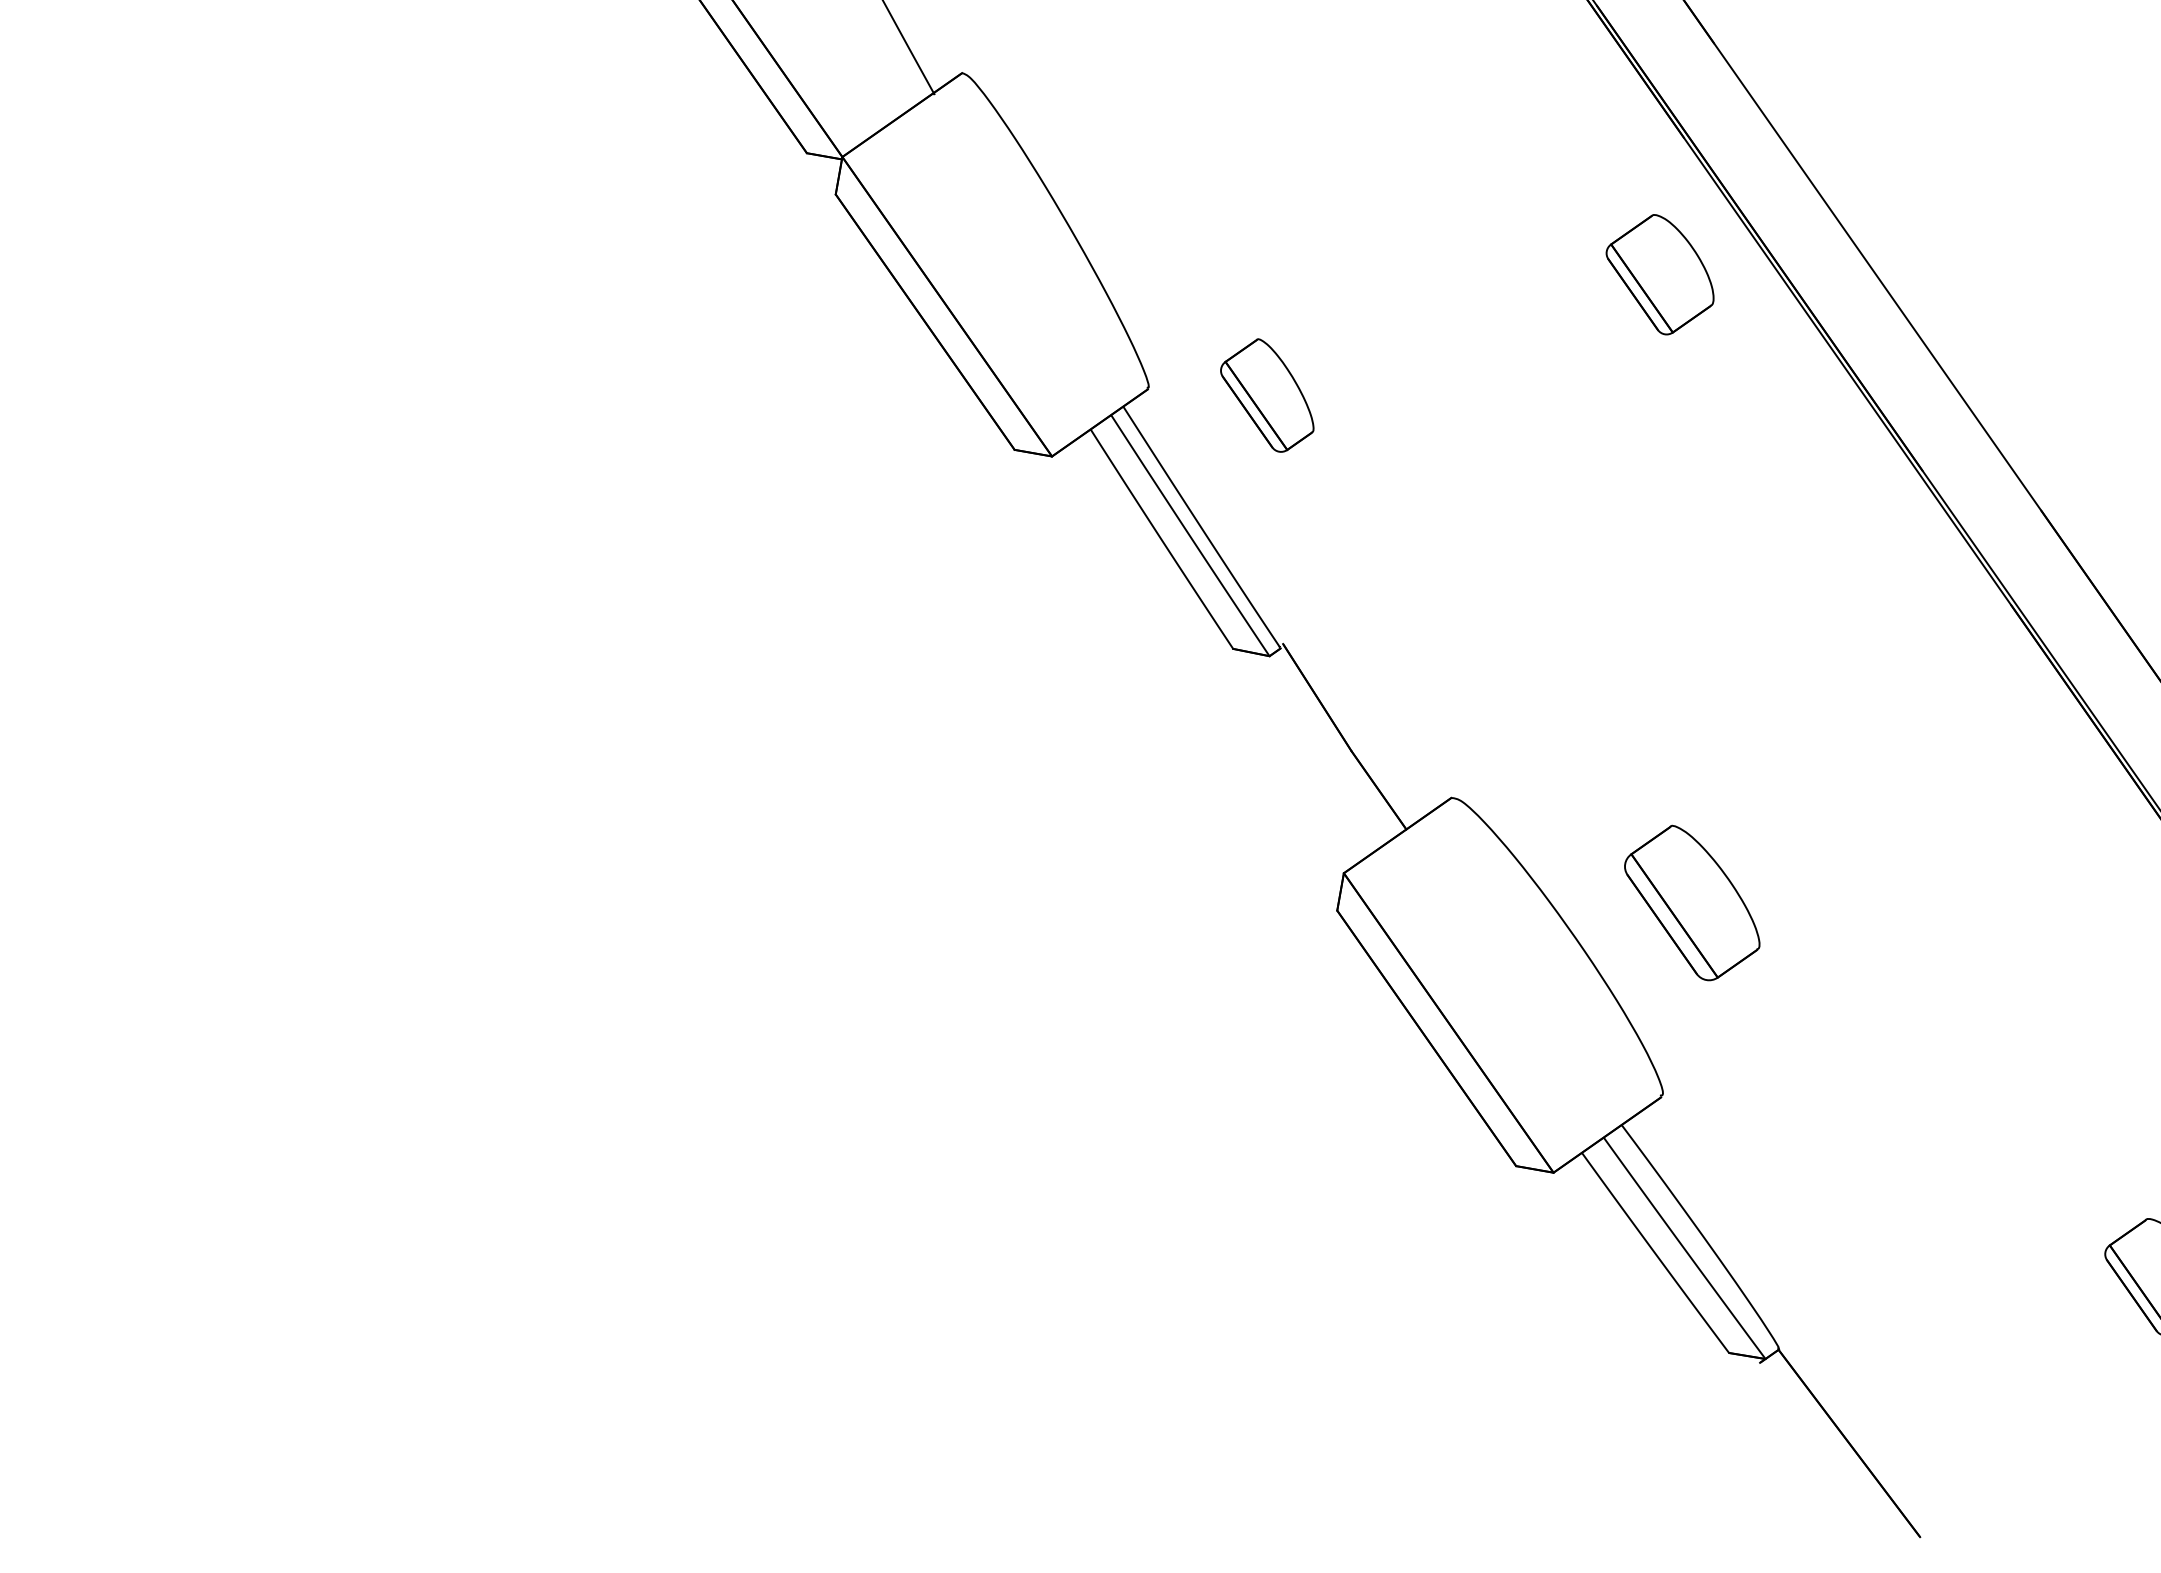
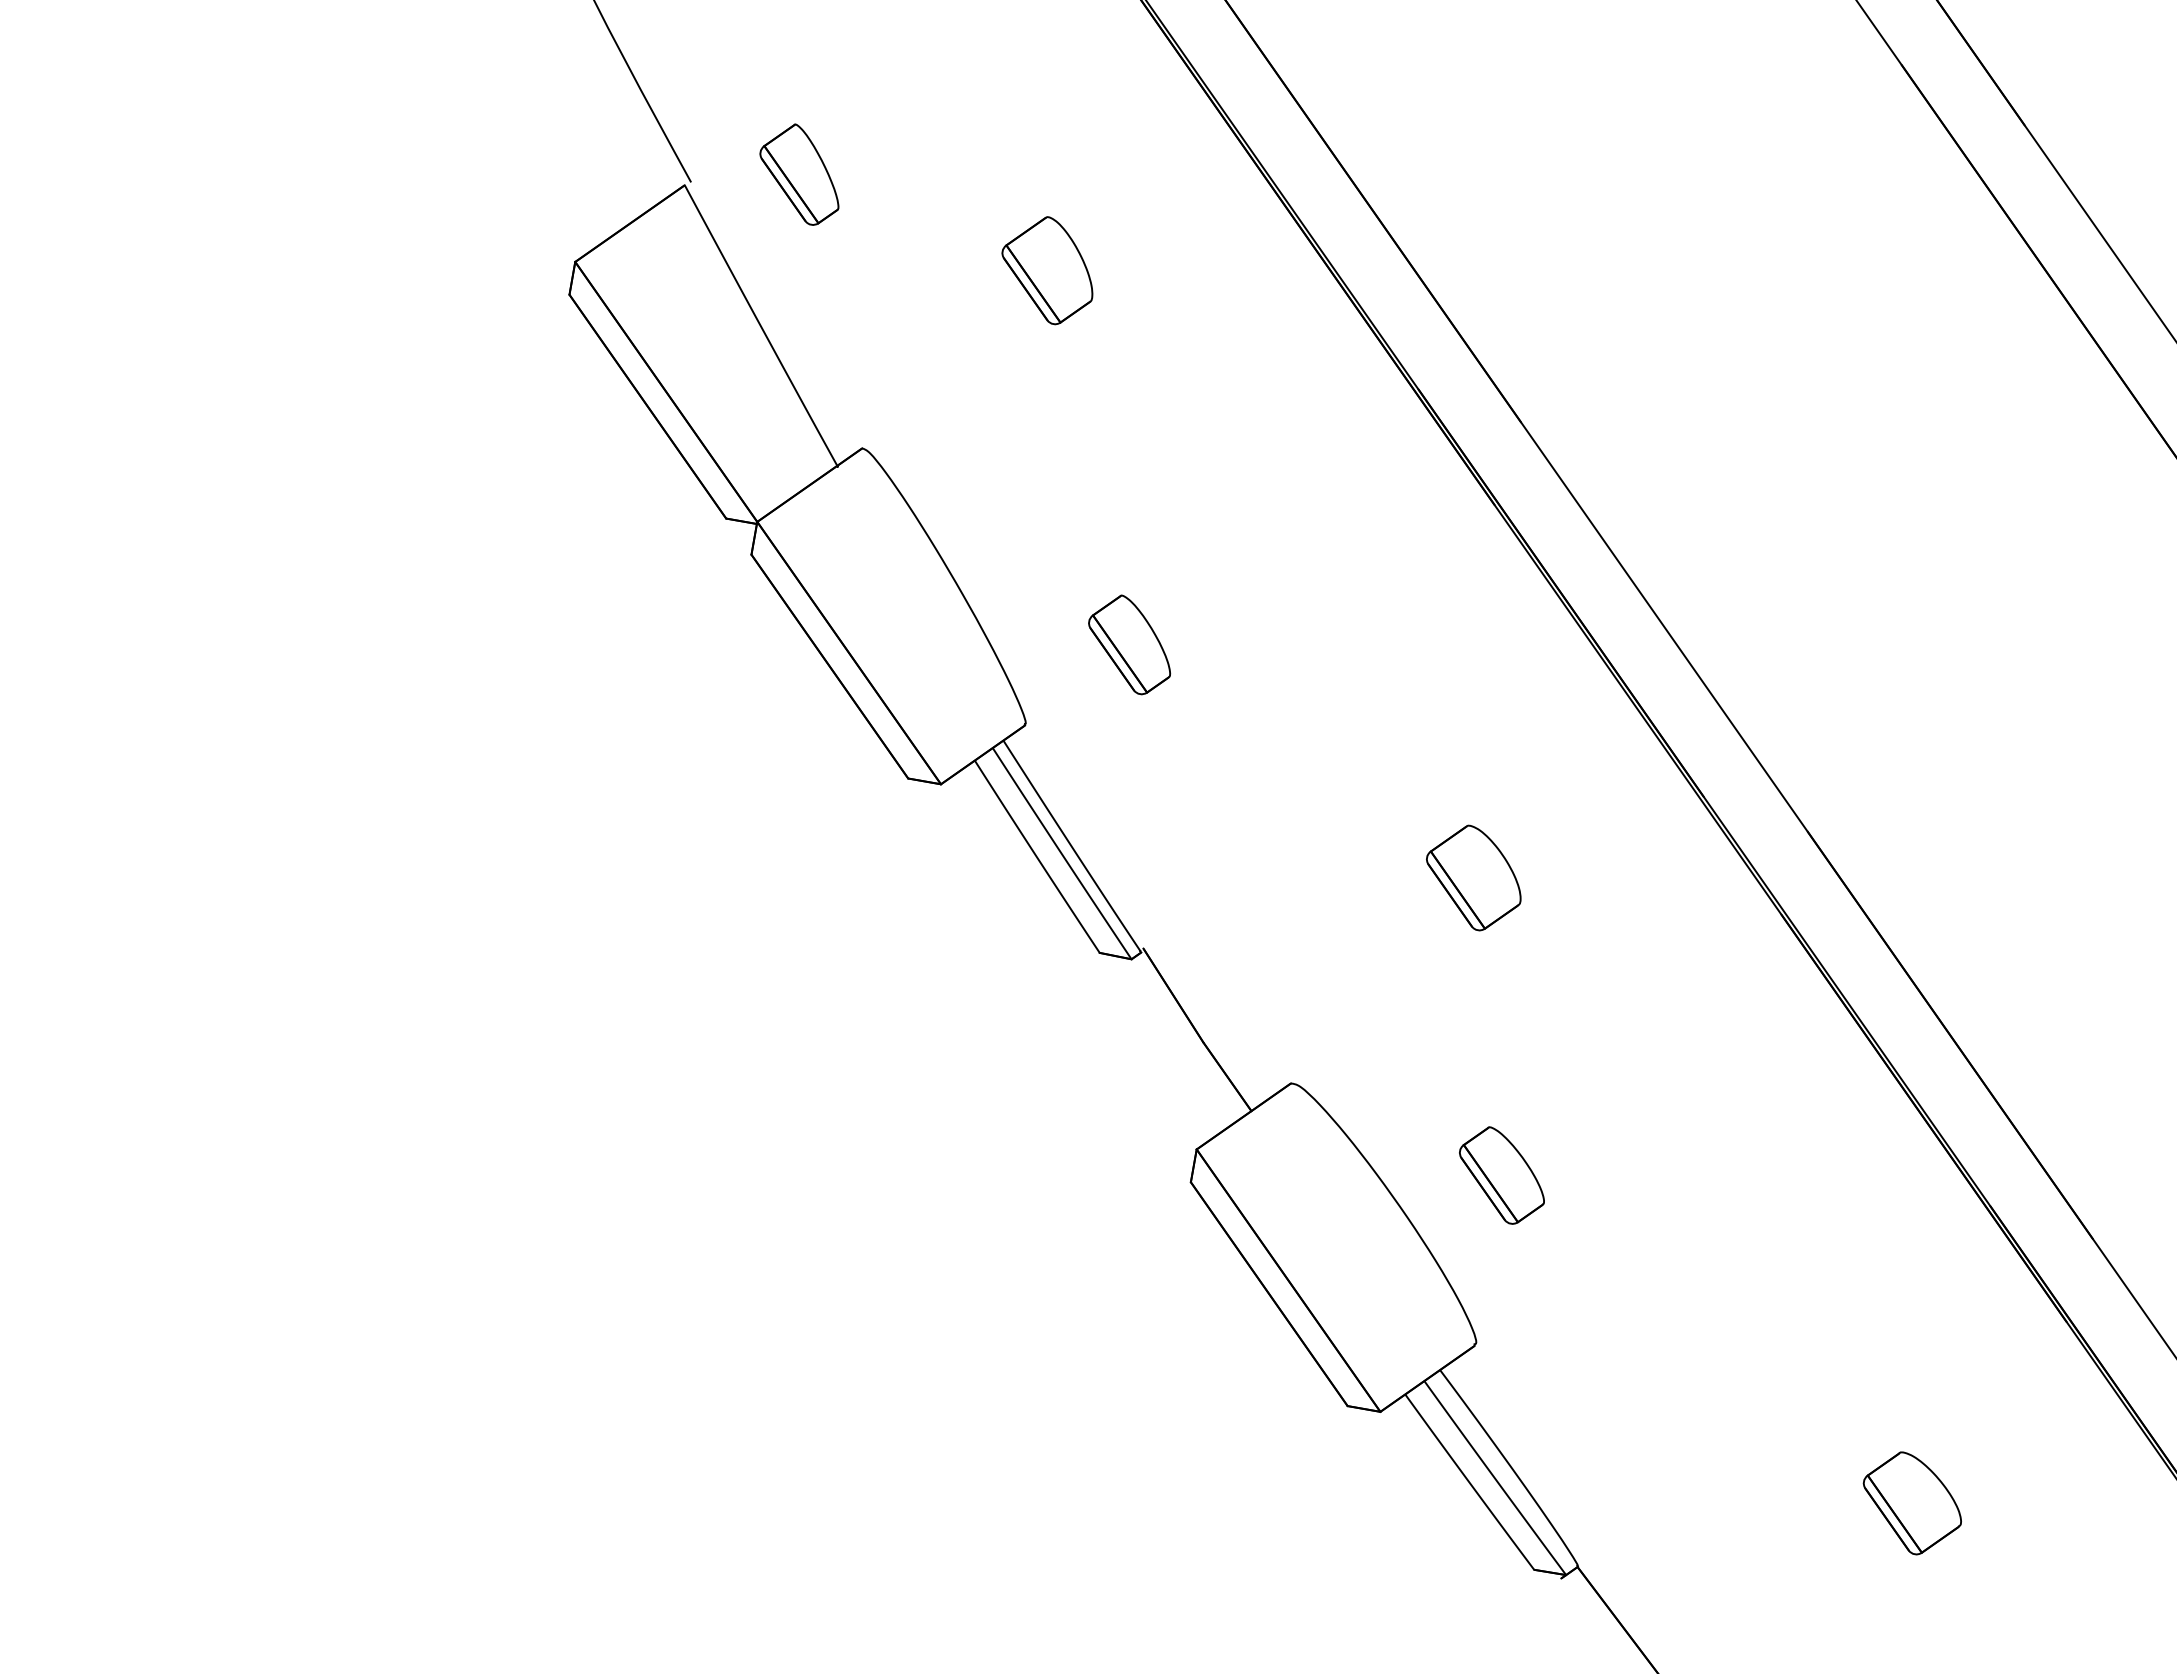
part: (1659, 274) -> (1473, 877), moved
part: (1267, 395) -> (1129, 644), moved
part: (1691, 902) -> (1501, 1175), size x0.71

